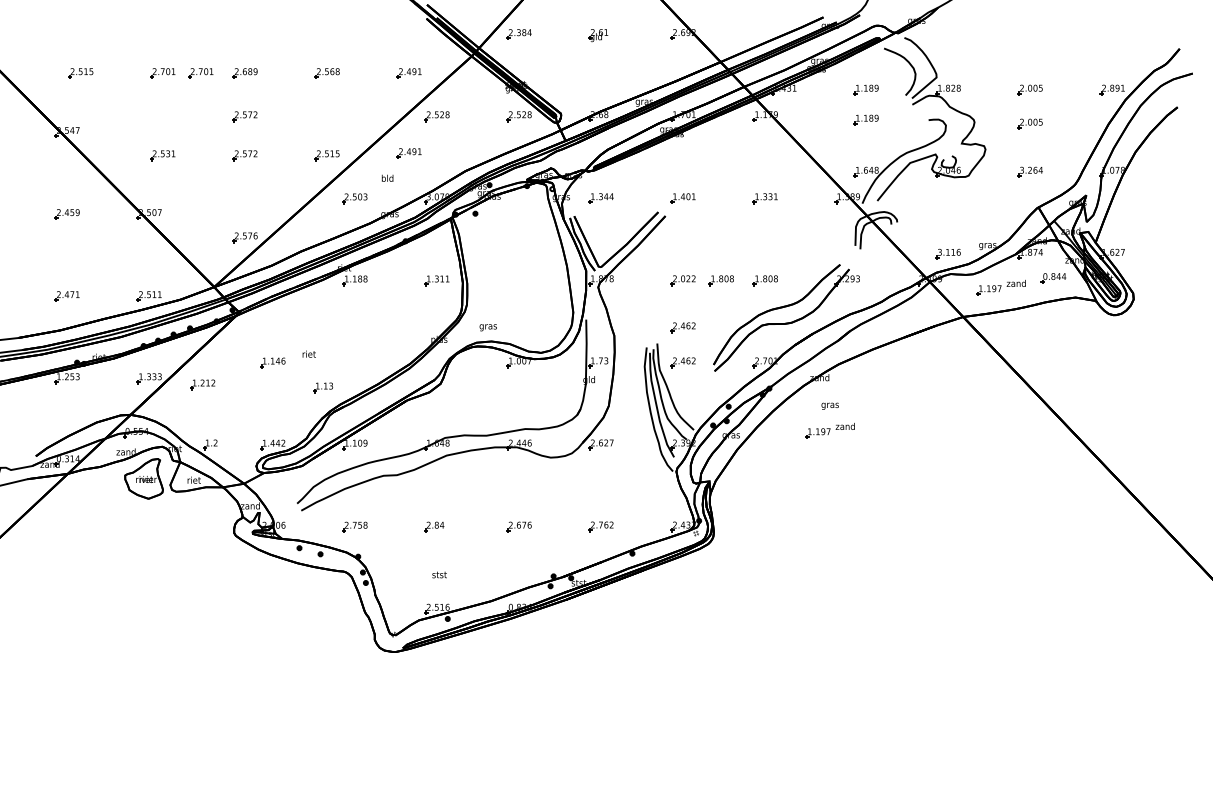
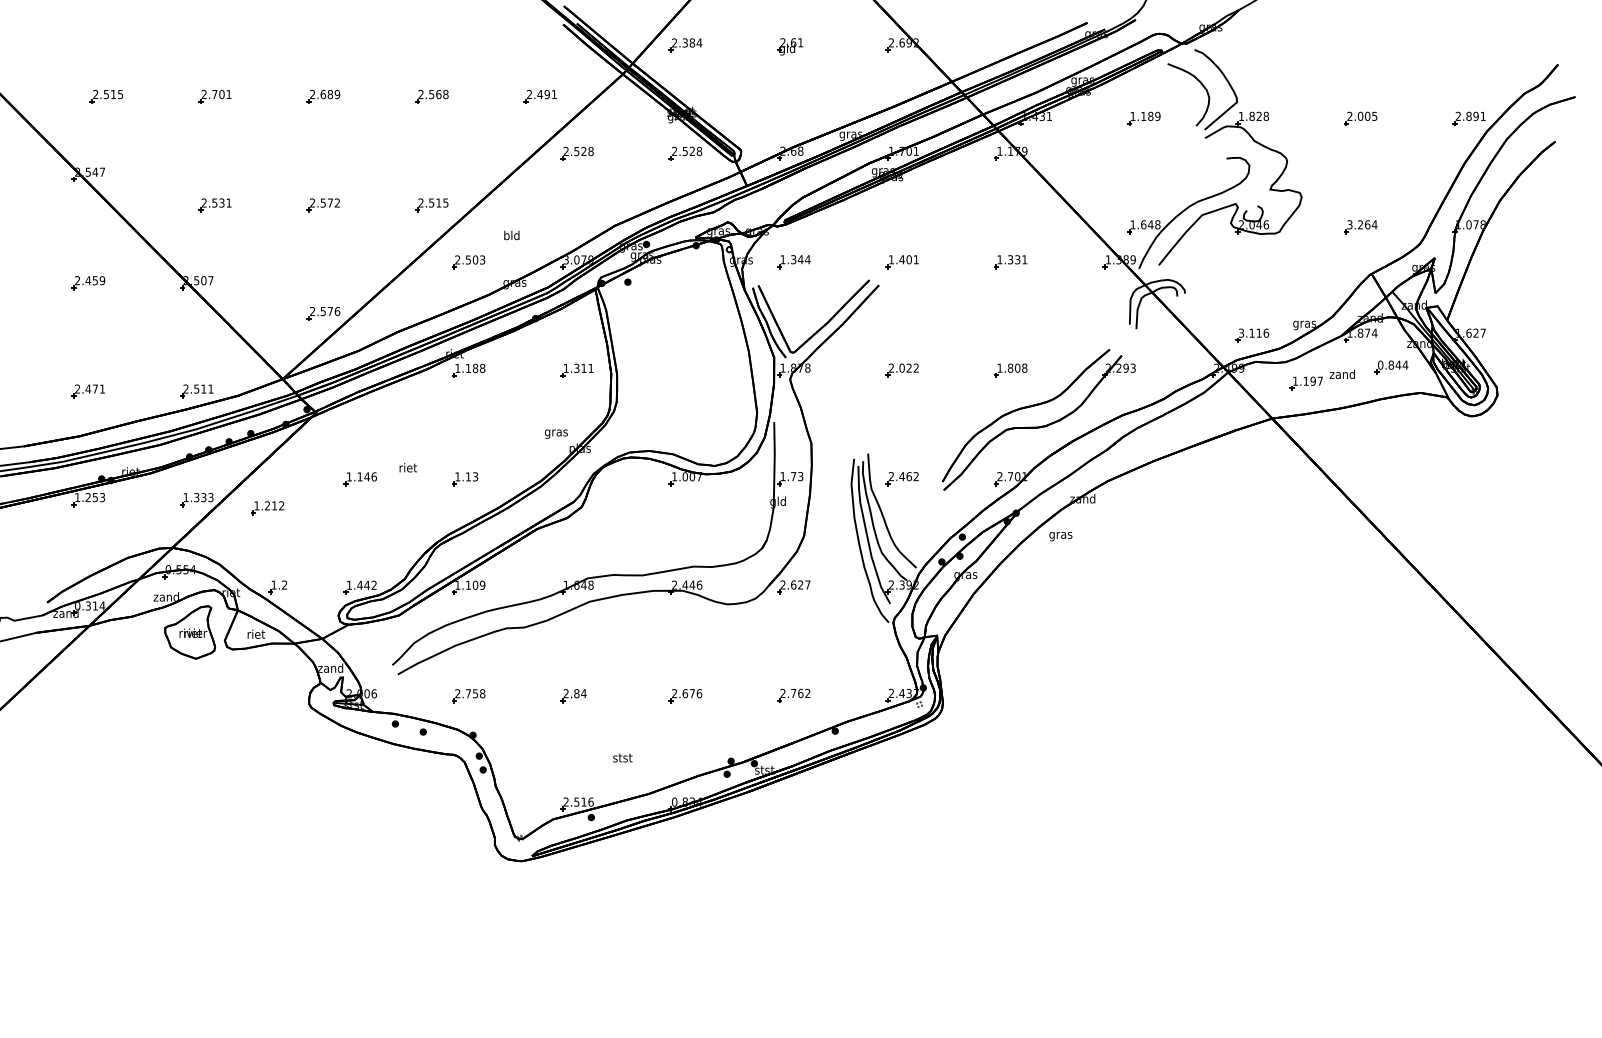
part: (200, 73) -> (264, 96), removed
part: (244, 116) -> (322, 153), removed
part: (865, 119) -> (1143, 157), removed
part: (1029, 123) -> (1359, 162), removed
part: (408, 153) -> (539, 202), removed
part: (720, 280) -> (951, 370), removed
text: (487, 327) -> (555, 433), moved
part: (682, 327) -> (901, 432), removed
part: (323, 387) -> (465, 478), moved
text: (829, 405) -> (1059, 535), moved
part: (829, 430) -> (1095, 568), removed
text: (439, 574) -> (622, 757), moved

